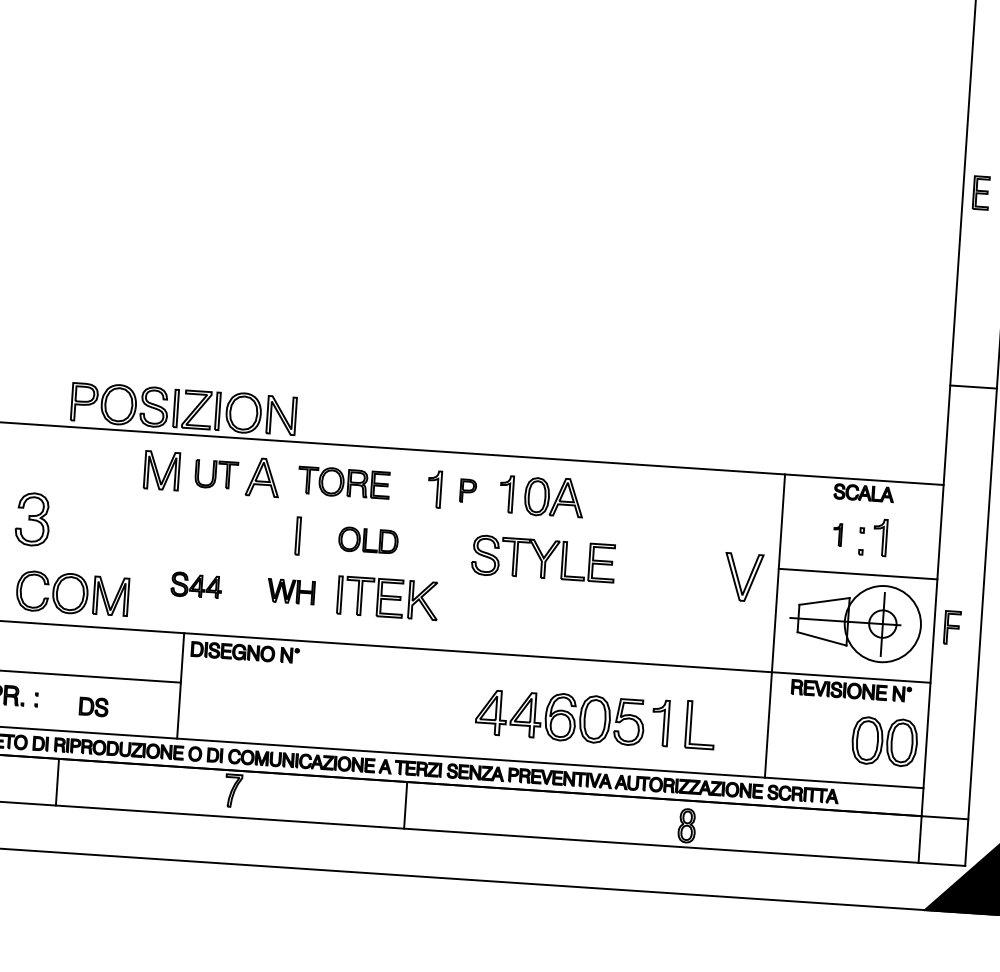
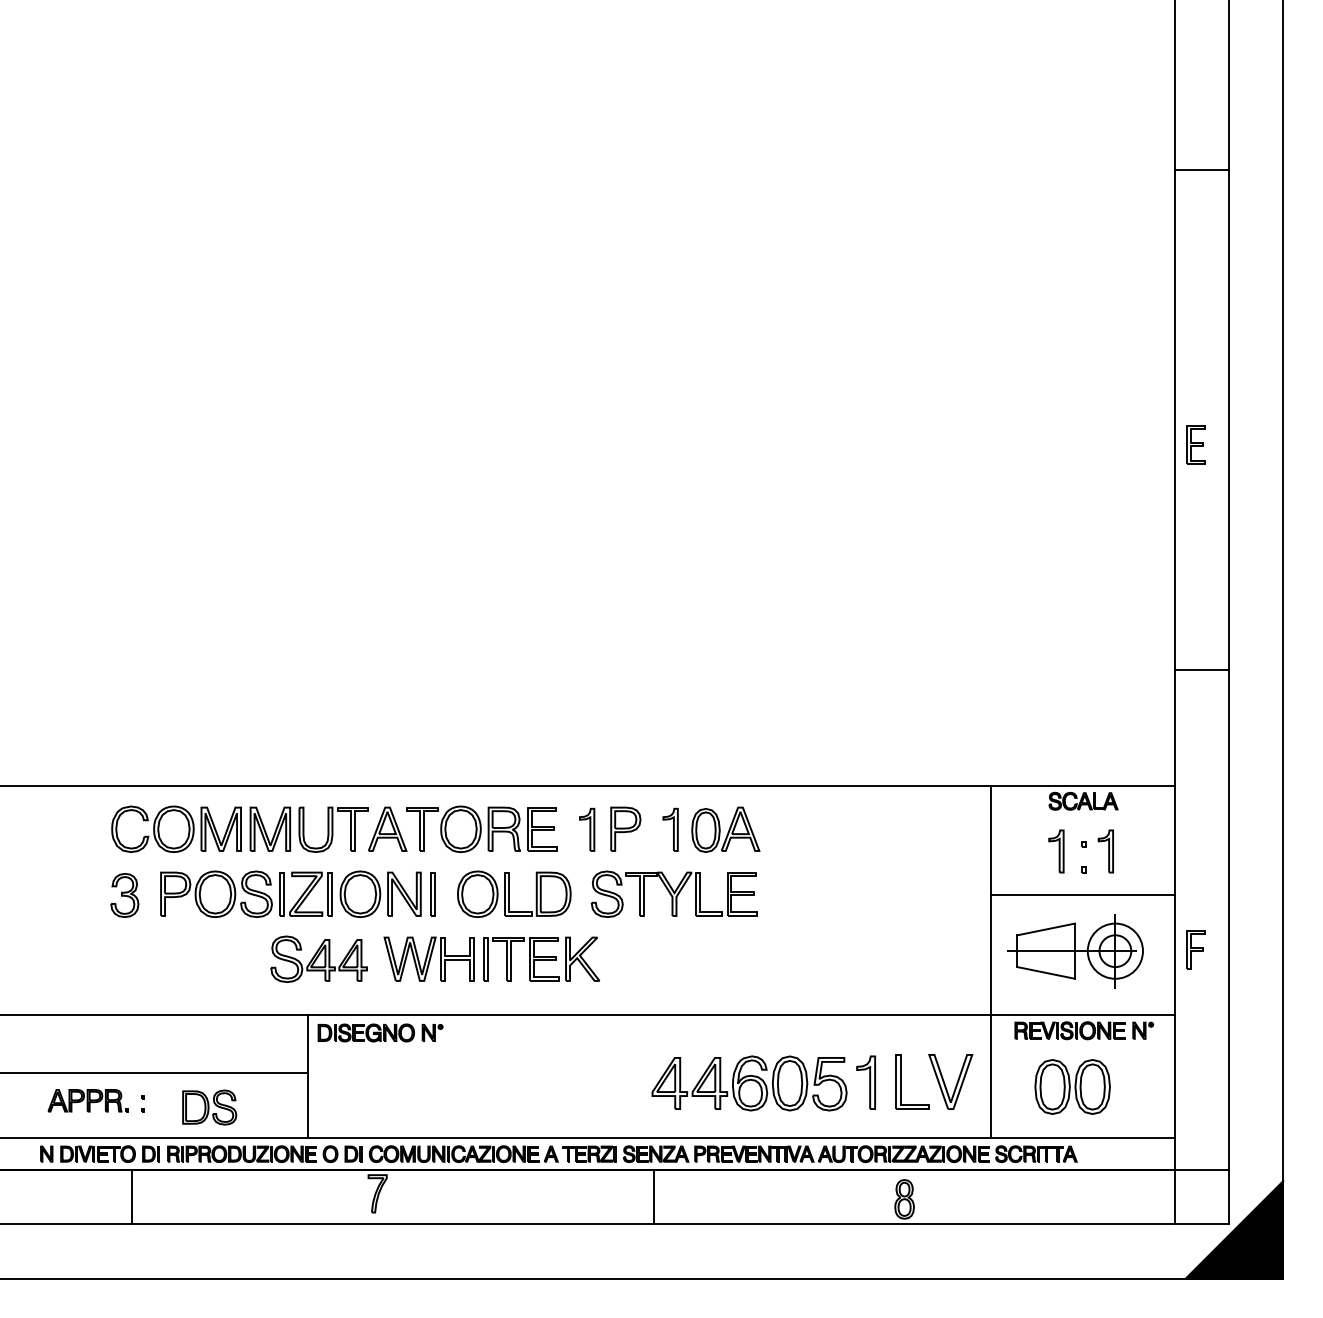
part: (183, 408) -> (290, 893), moved
part: (216, 474) -> (333, 829), size x1.43
part: (343, 482) -> (481, 828), size x1.43
part: (467, 490) -> (625, 828), size x1.67
part: (32, 519) -> (124, 895), size x0.71
part: (837, 534) -> (1056, 851), size x1.67
part: (368, 540) -> (514, 893), size x1.67
part: (542, 558) -> (673, 893), moved
part: (743, 577) -> (950, 1081), moved
part: (196, 584) -> (318, 958), size x1.67
part: (290, 591) -> (428, 958), size x1.67
part: (72, 593) -> (176, 828), moved
circle: (882, 623) -> (1114, 950), size x0.62
part: (93, 706) -> (209, 1107), size x1.67
part: (884, 741) -> (1072, 1086), moved
line: (57, 782) -> (132, 1197), moved
line: (405, 805) -> (653, 1197), moved

